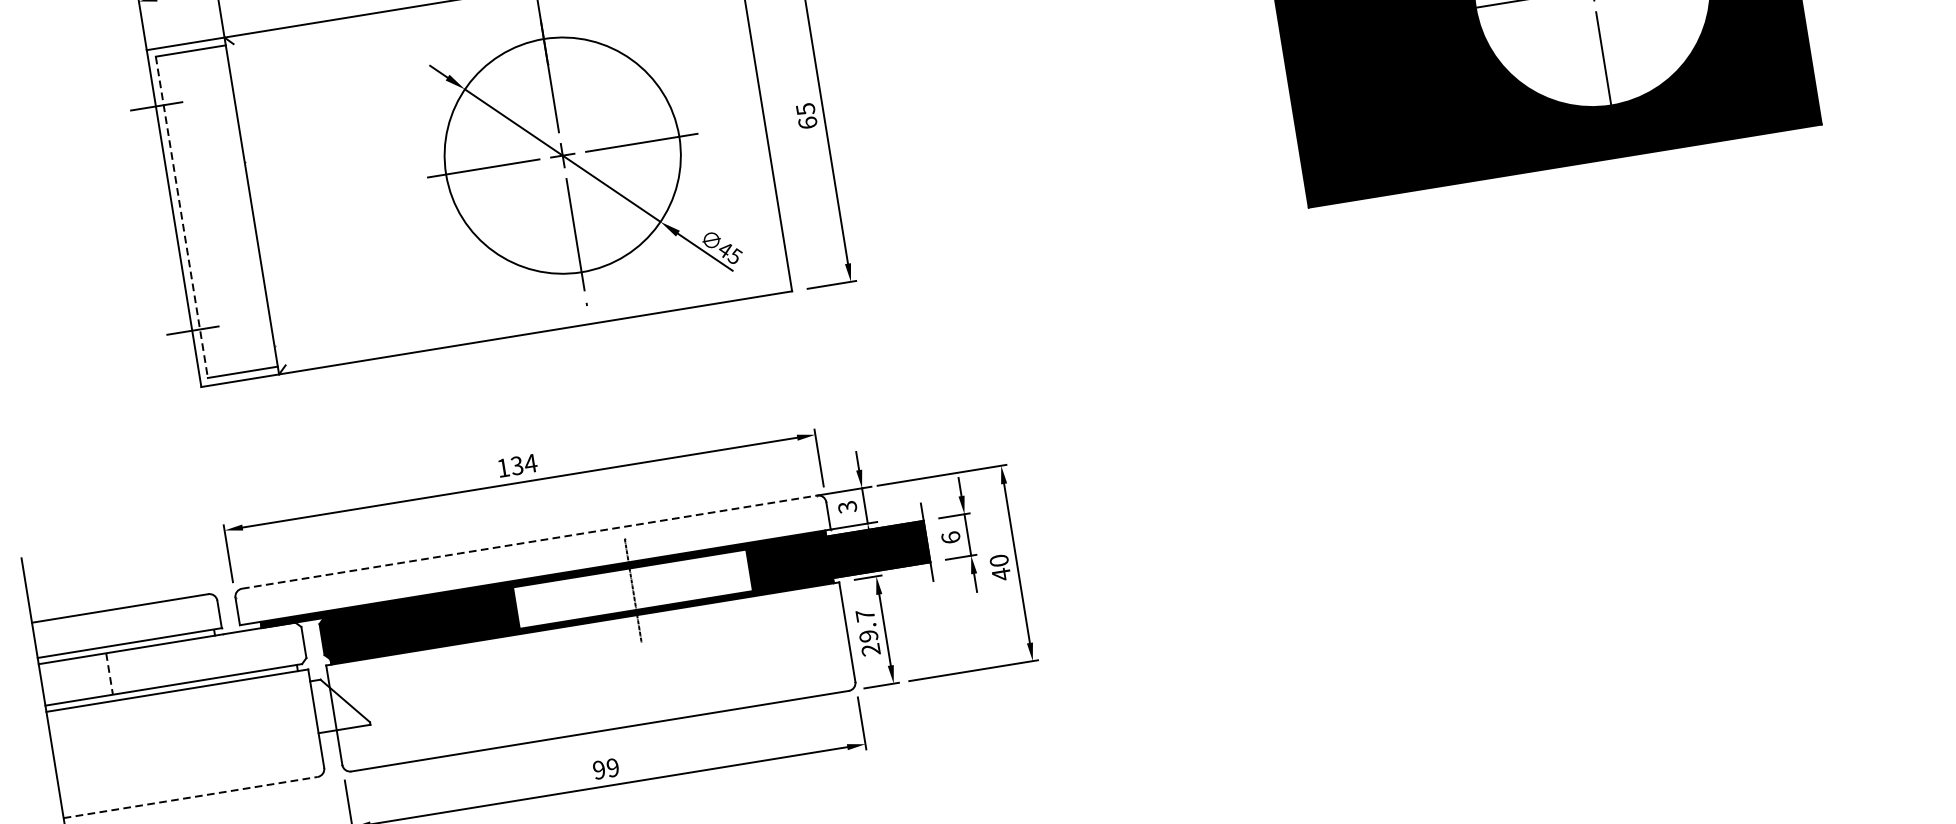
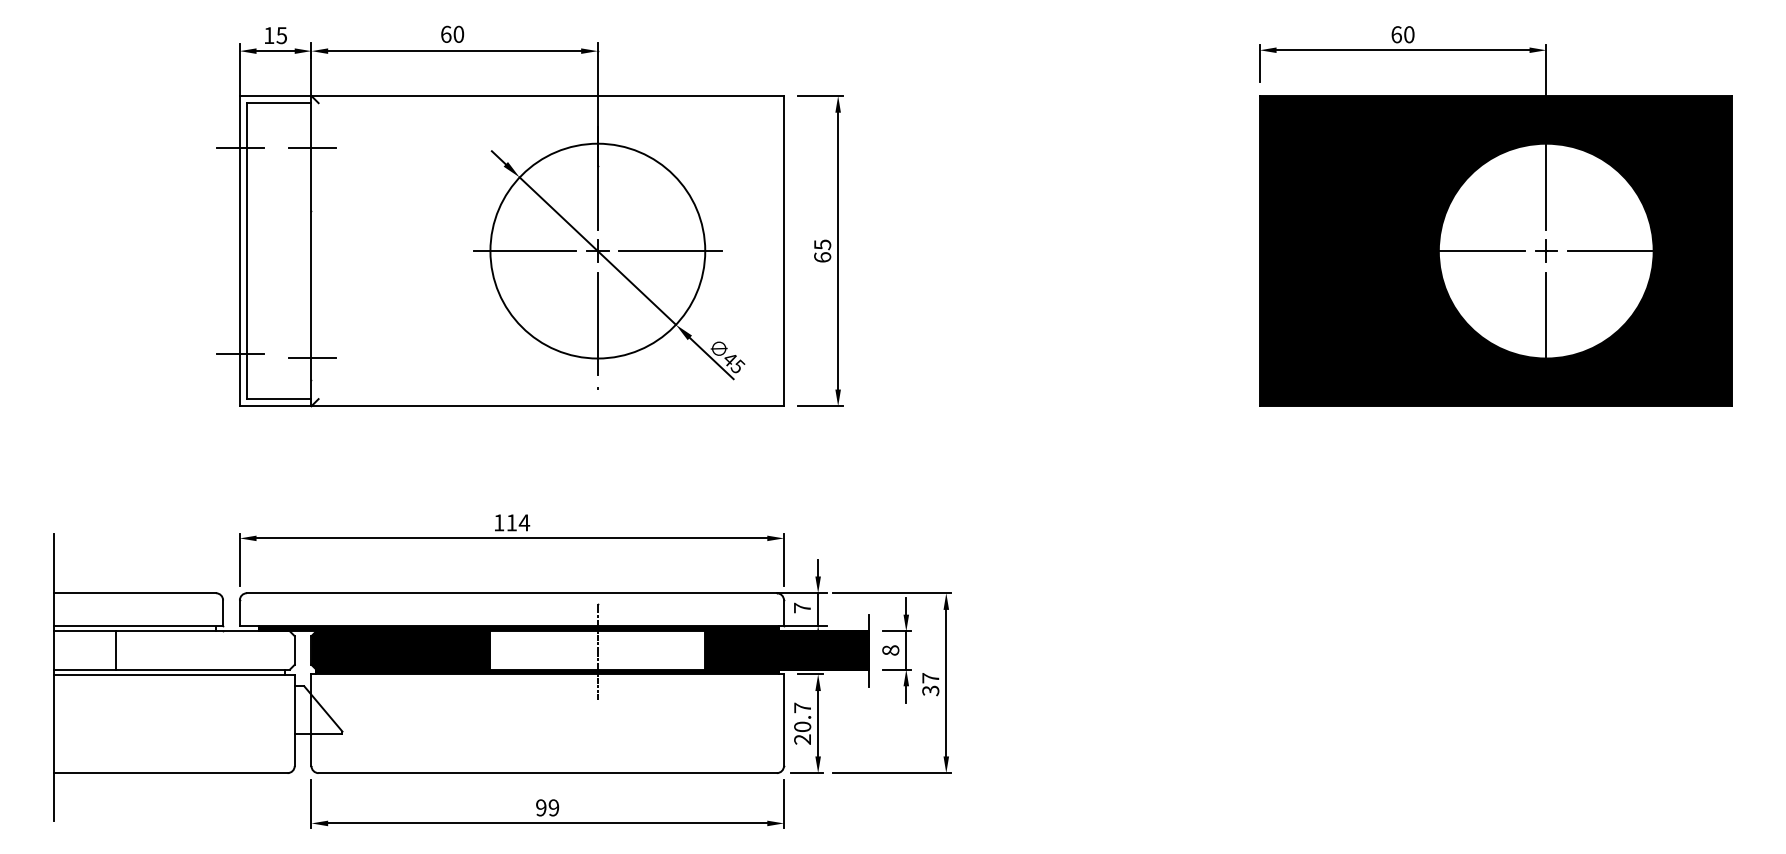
line: (233, 93) -> (311, 147), added
line: (182, 217) -> (247, 251), dashed -> solid
line: (270, 321) -> (311, 357), added
text: (516, 465) -> (511, 522), 134 -> 114
text: (846, 506) -> (801, 607), 3 -> 7
text: (950, 537) -> (890, 650), 6 -> 8
line: (529, 542) -> (511, 593), dashed -> solid
text: (1000, 567) -> (930, 684), 40 -> 37
text: (868, 635) -> (802, 726), 29.7 -> 20.7
line: (109, 674) -> (115, 650), dashed -> solid
line: (191, 797) -> (171, 773), dashed -> solid

